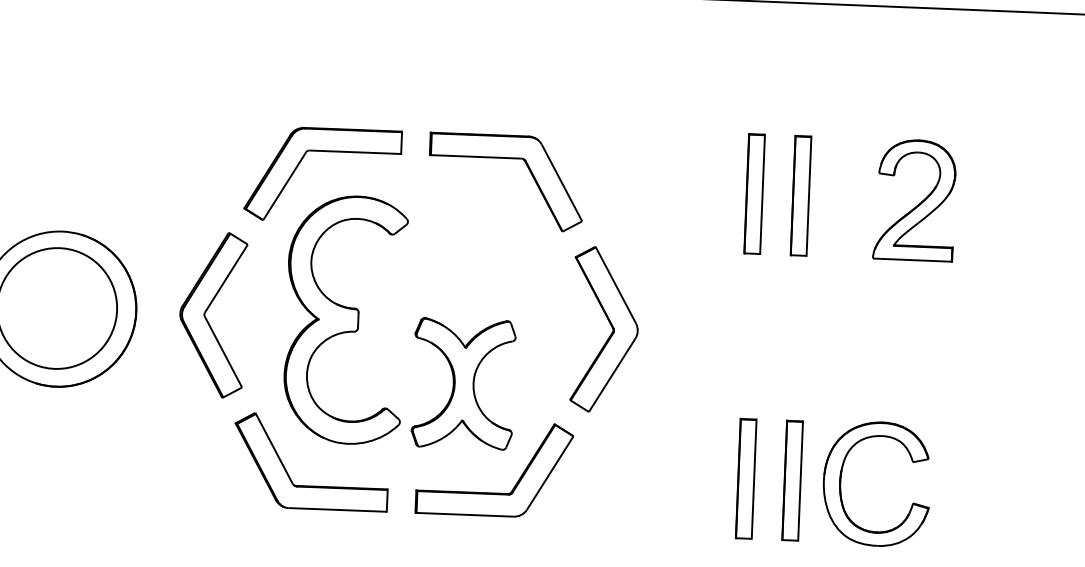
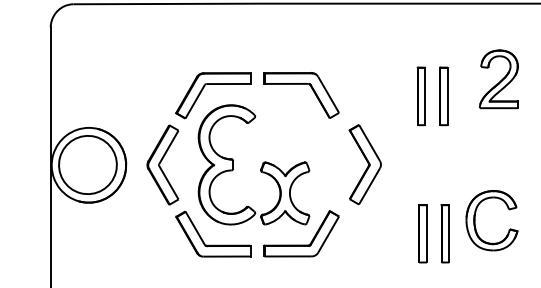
part: (914, 200) -> (498, 79), moved
part: (603, 329) -> (364, 164), moved
part: (842, 482) -> (475, 220), moved

